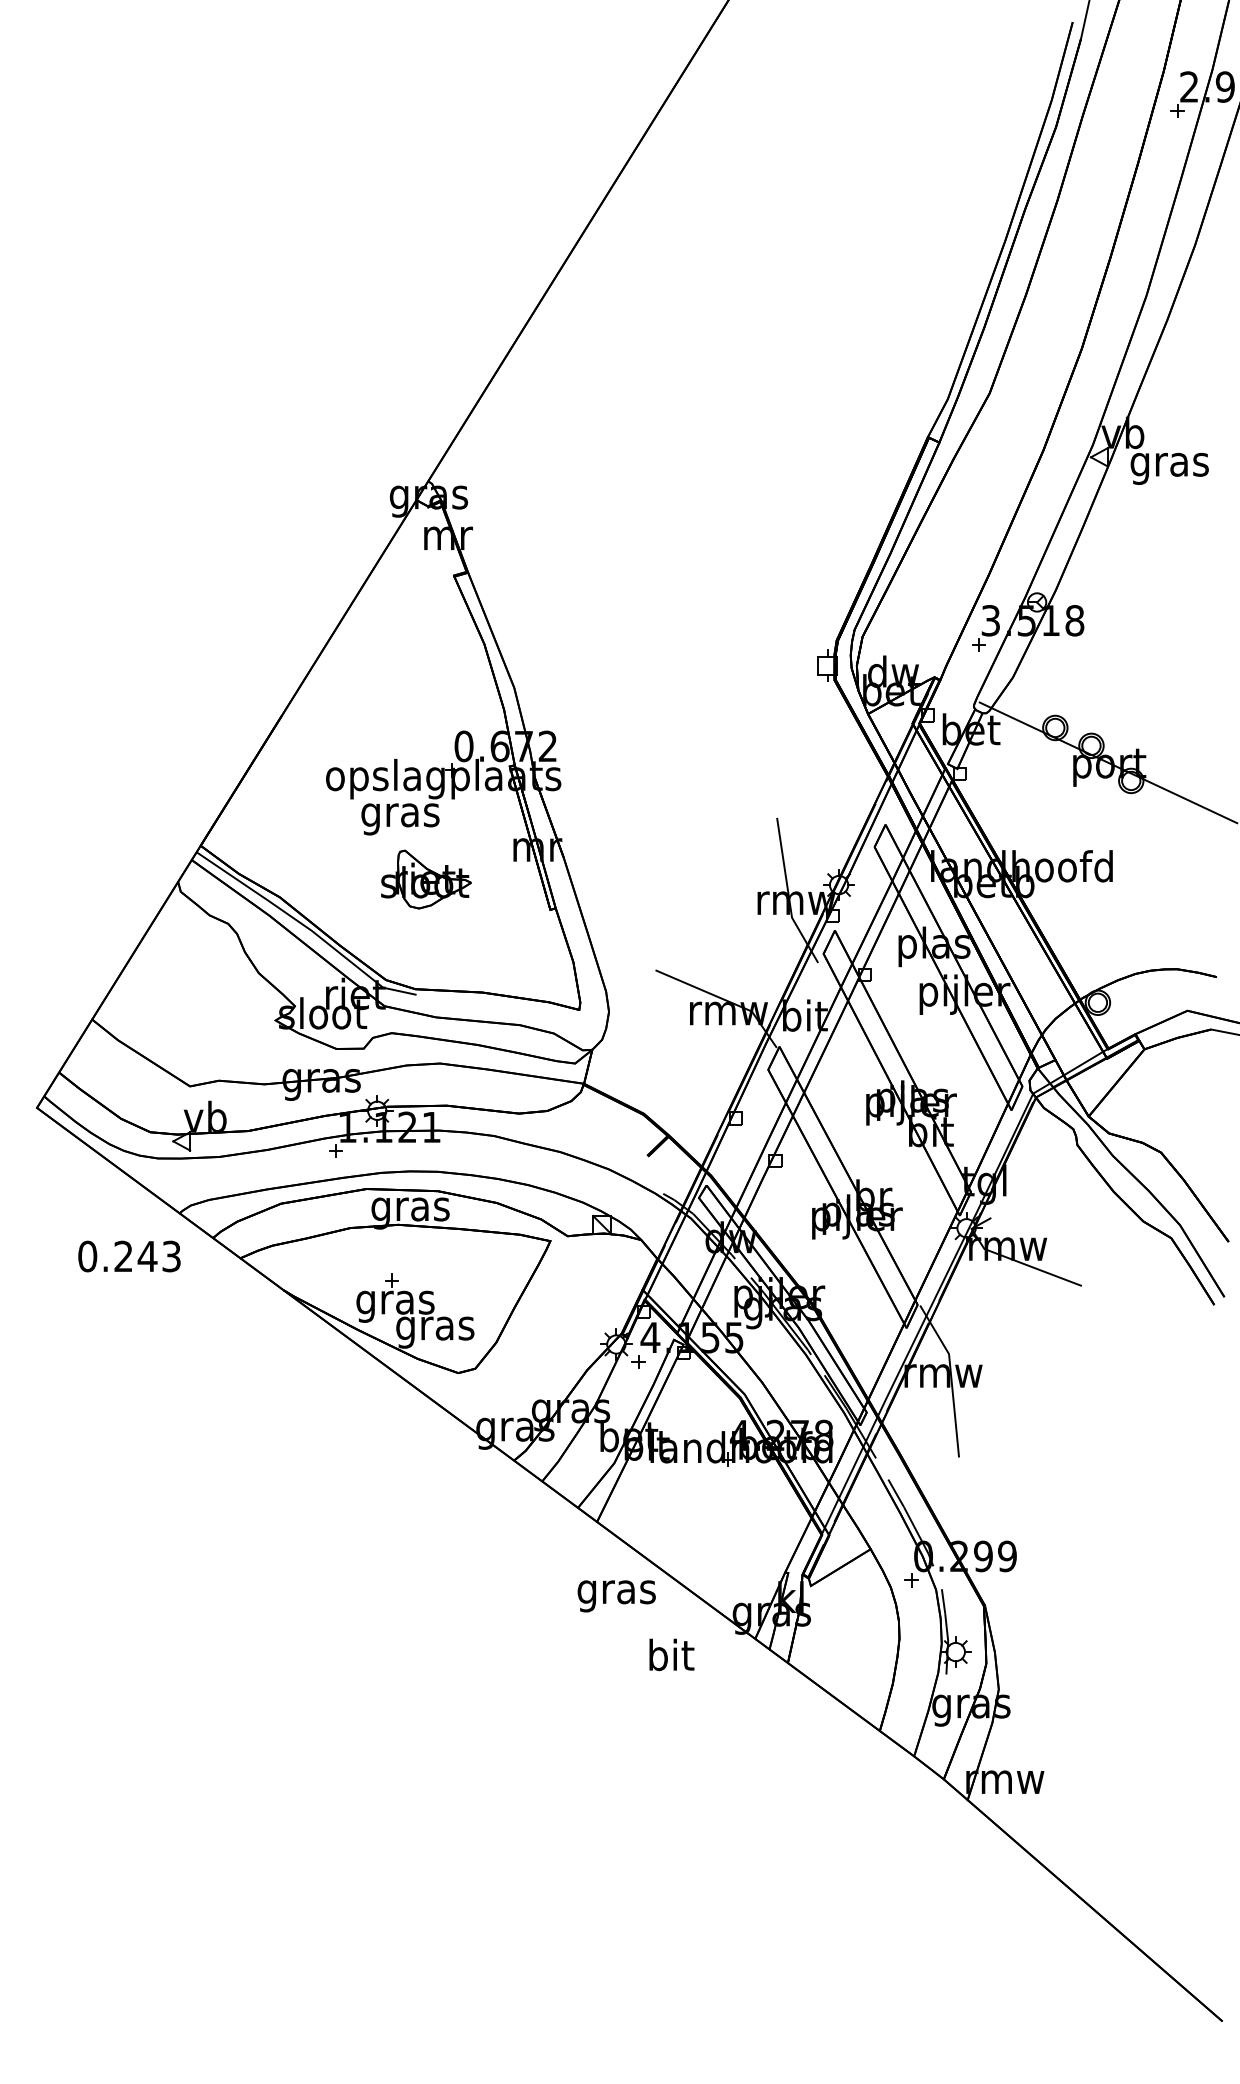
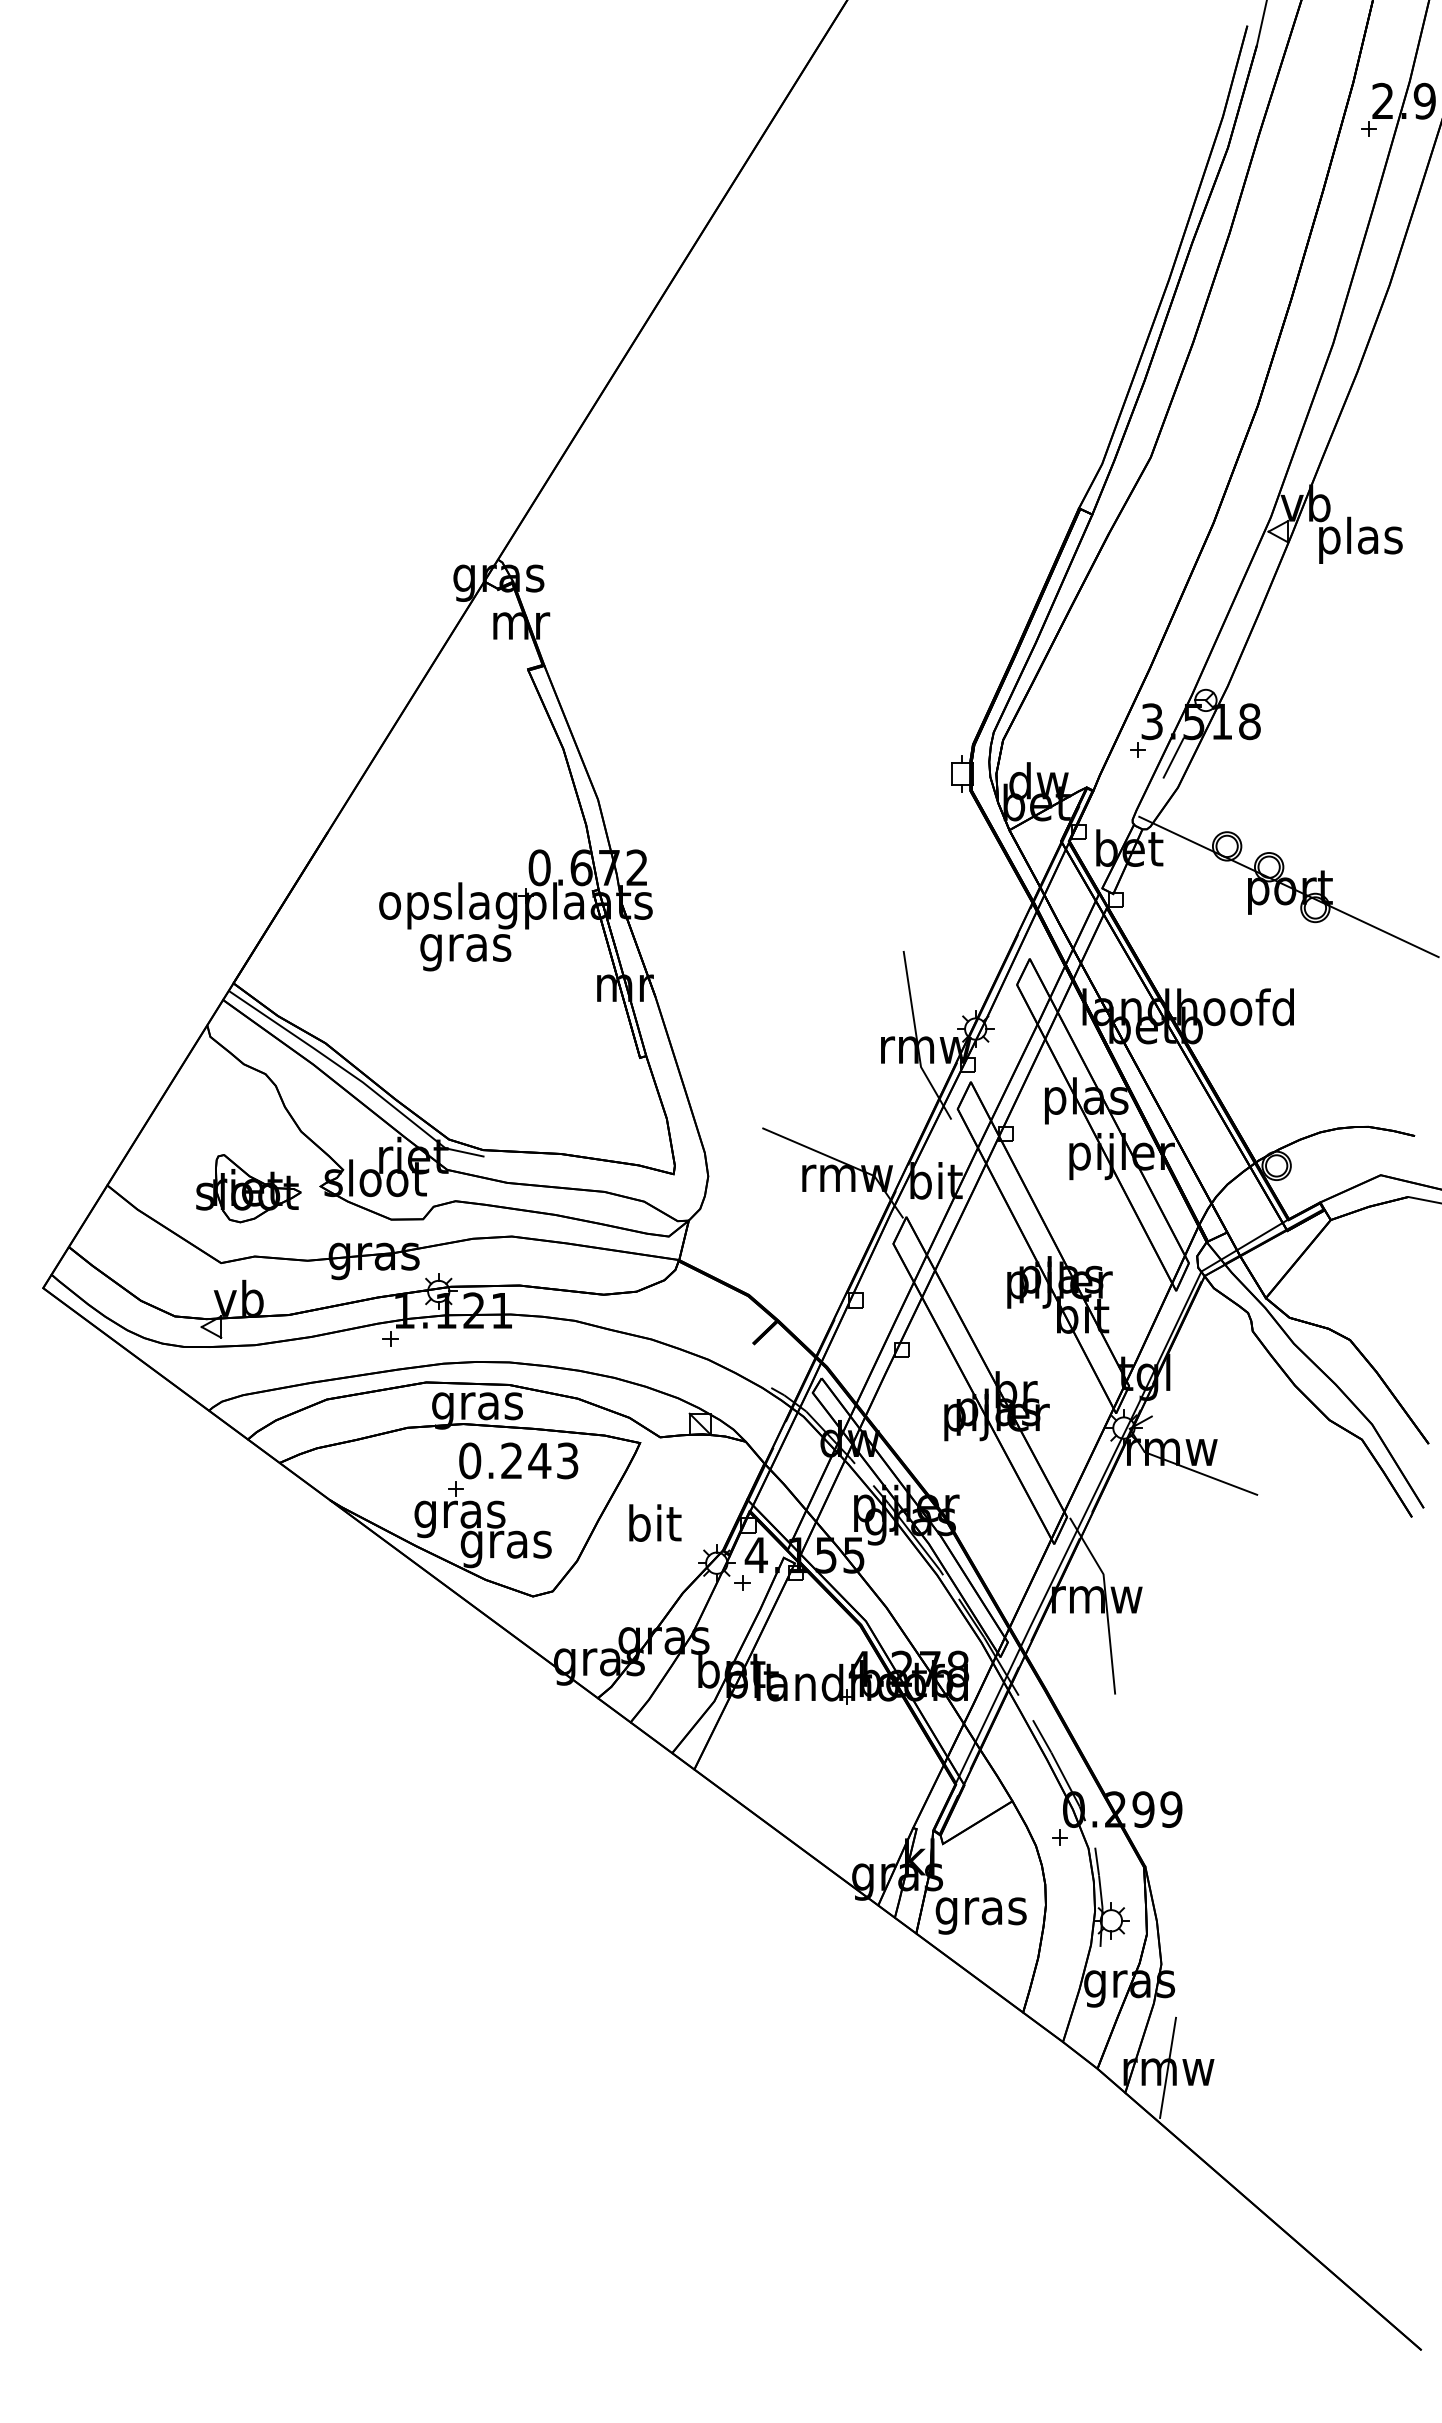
text: (1169, 464) -> (1359, 539), gras -> plas
line: (1009, 651) -> (1173, 757), added
part: (426, 879) -> (248, 1188), moved
text: (129, 1256) -> (518, 1460), moved
text: (616, 1595) -> (980, 1915), moved
text: (672, 1654) -> (655, 1522), moved
line: (1004, 1778) -> (1168, 2067), added

